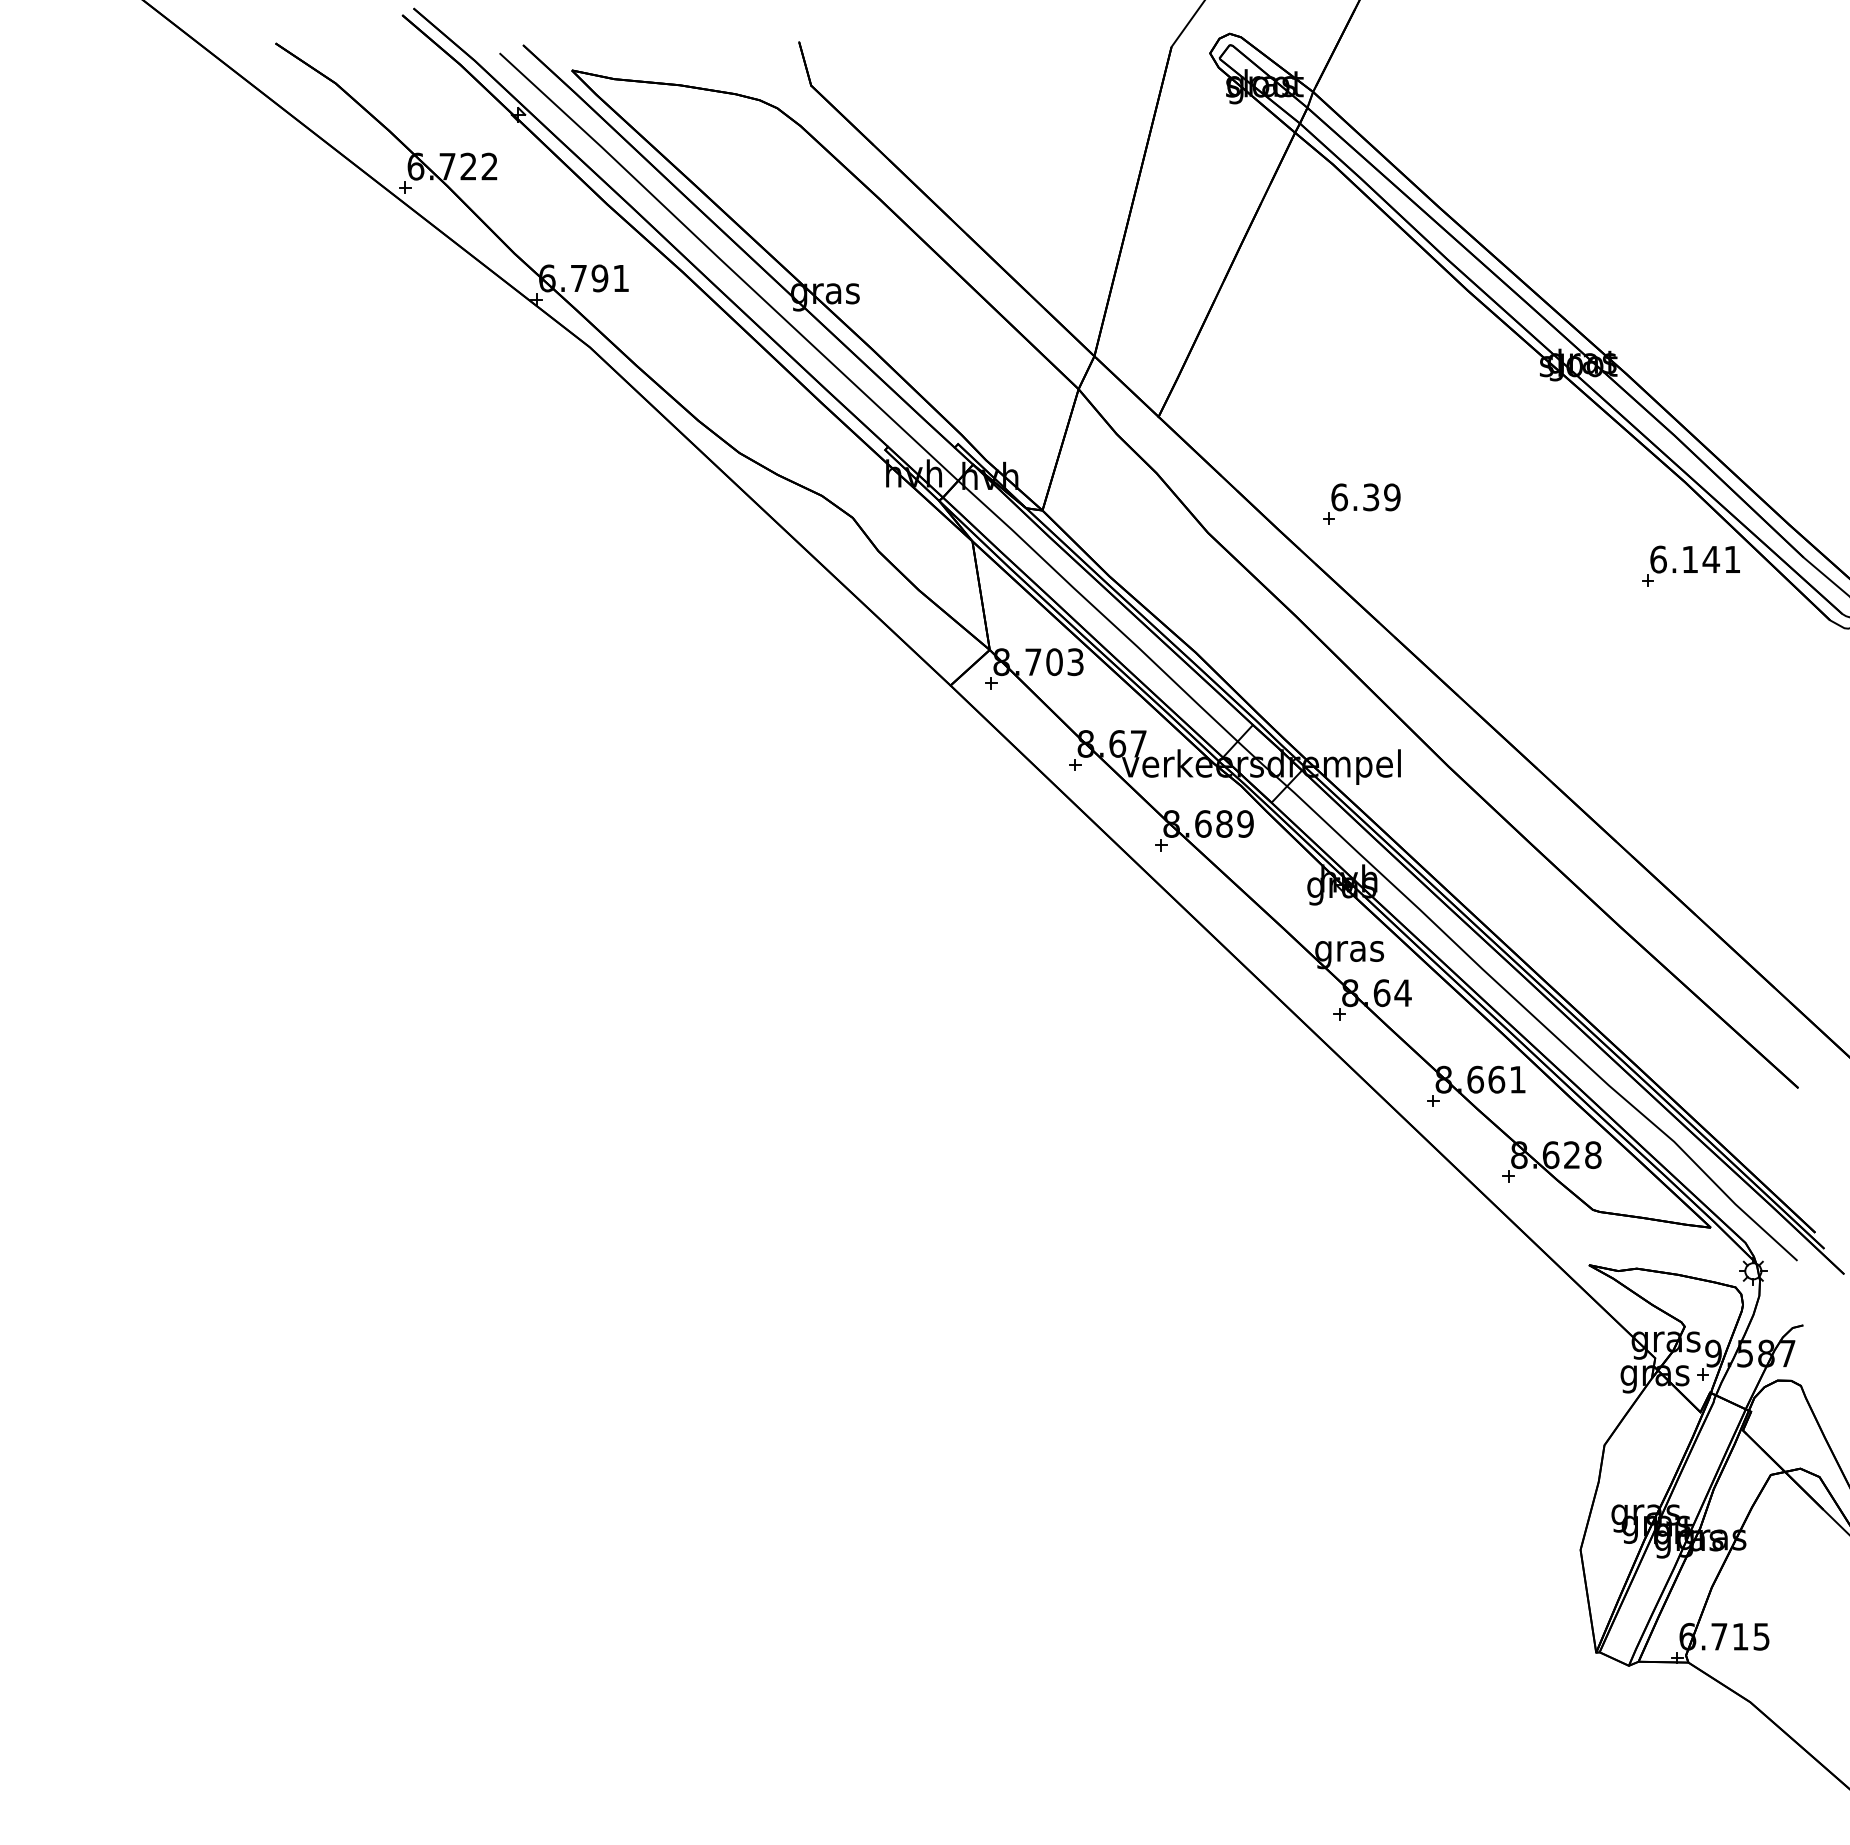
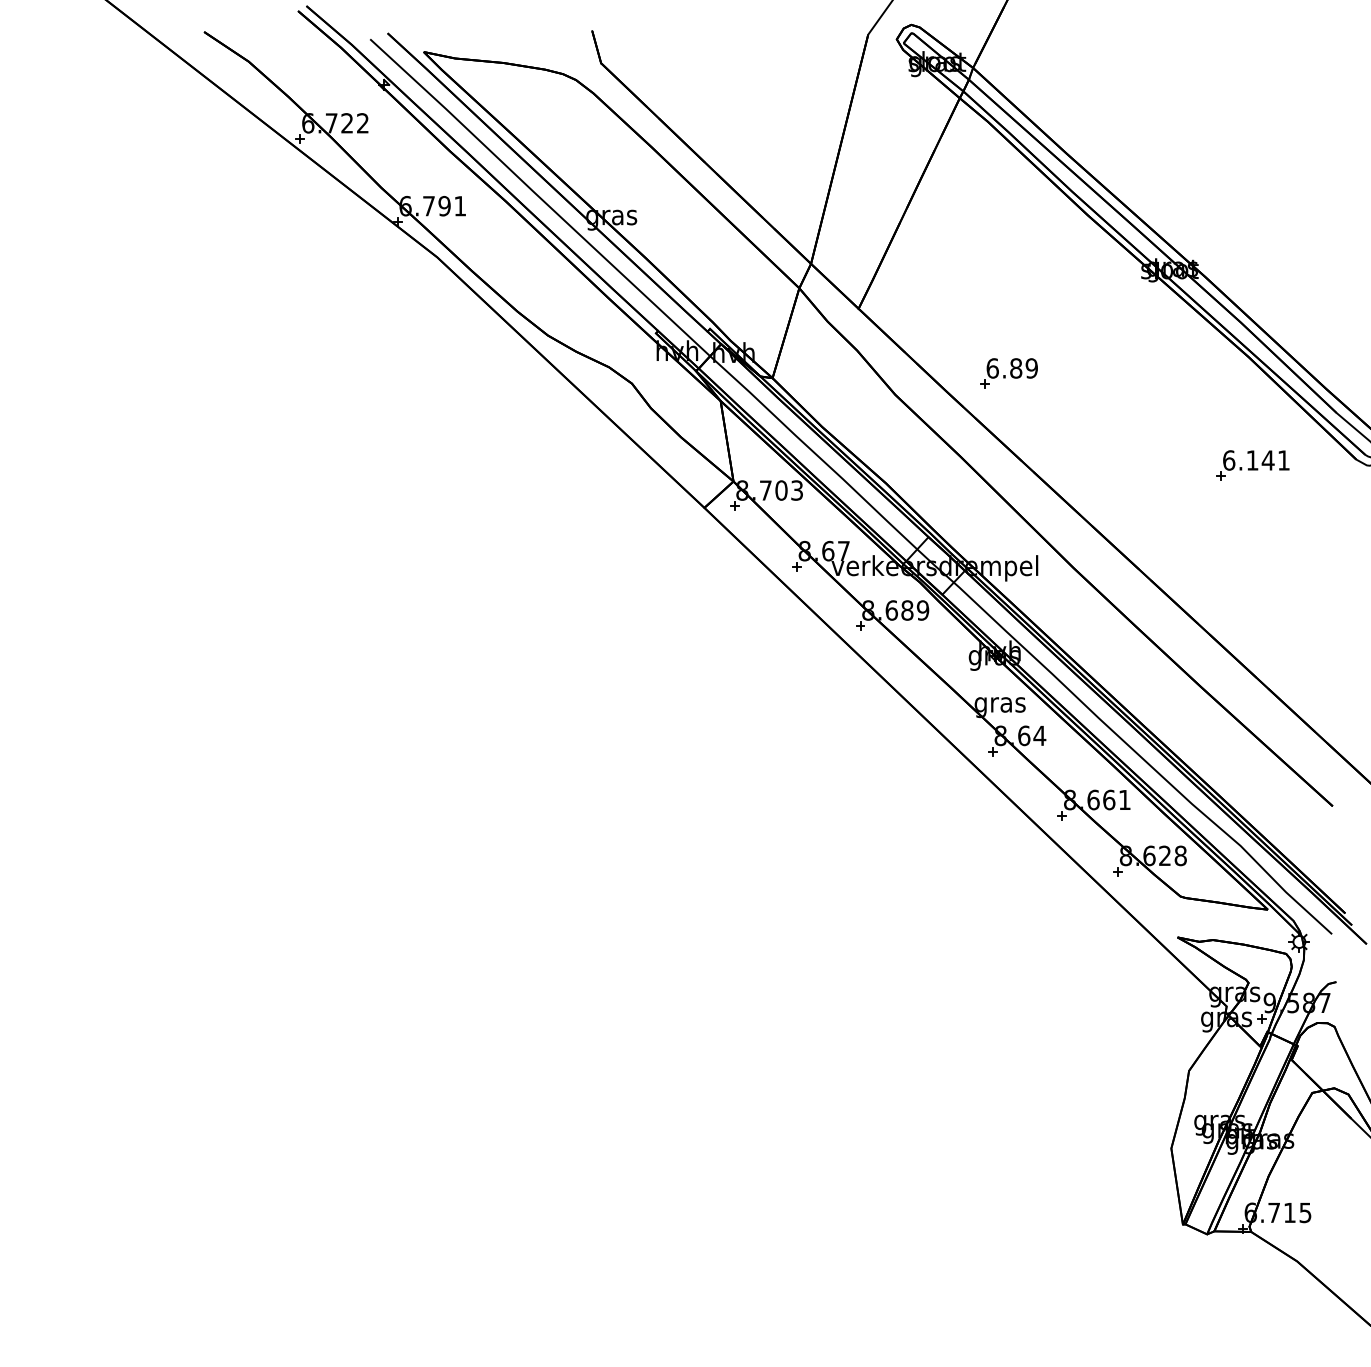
text: (1371, 497) -> (1016, 368), 6.39 -> 6.89
part: (1690, 565) -> (1252, 464), moved

